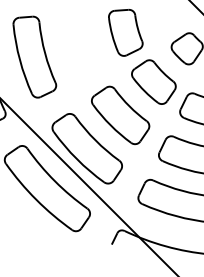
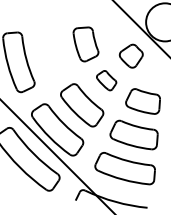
part: (153, 81) -> (106, 80), size x0.6

